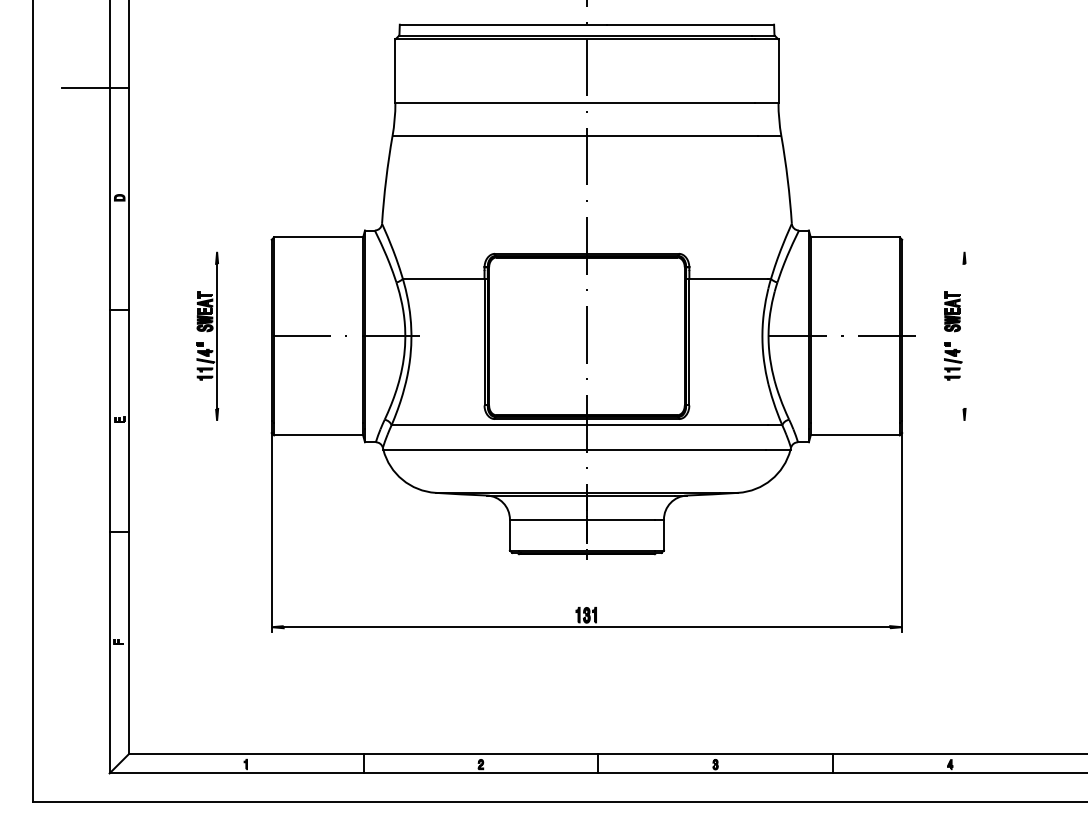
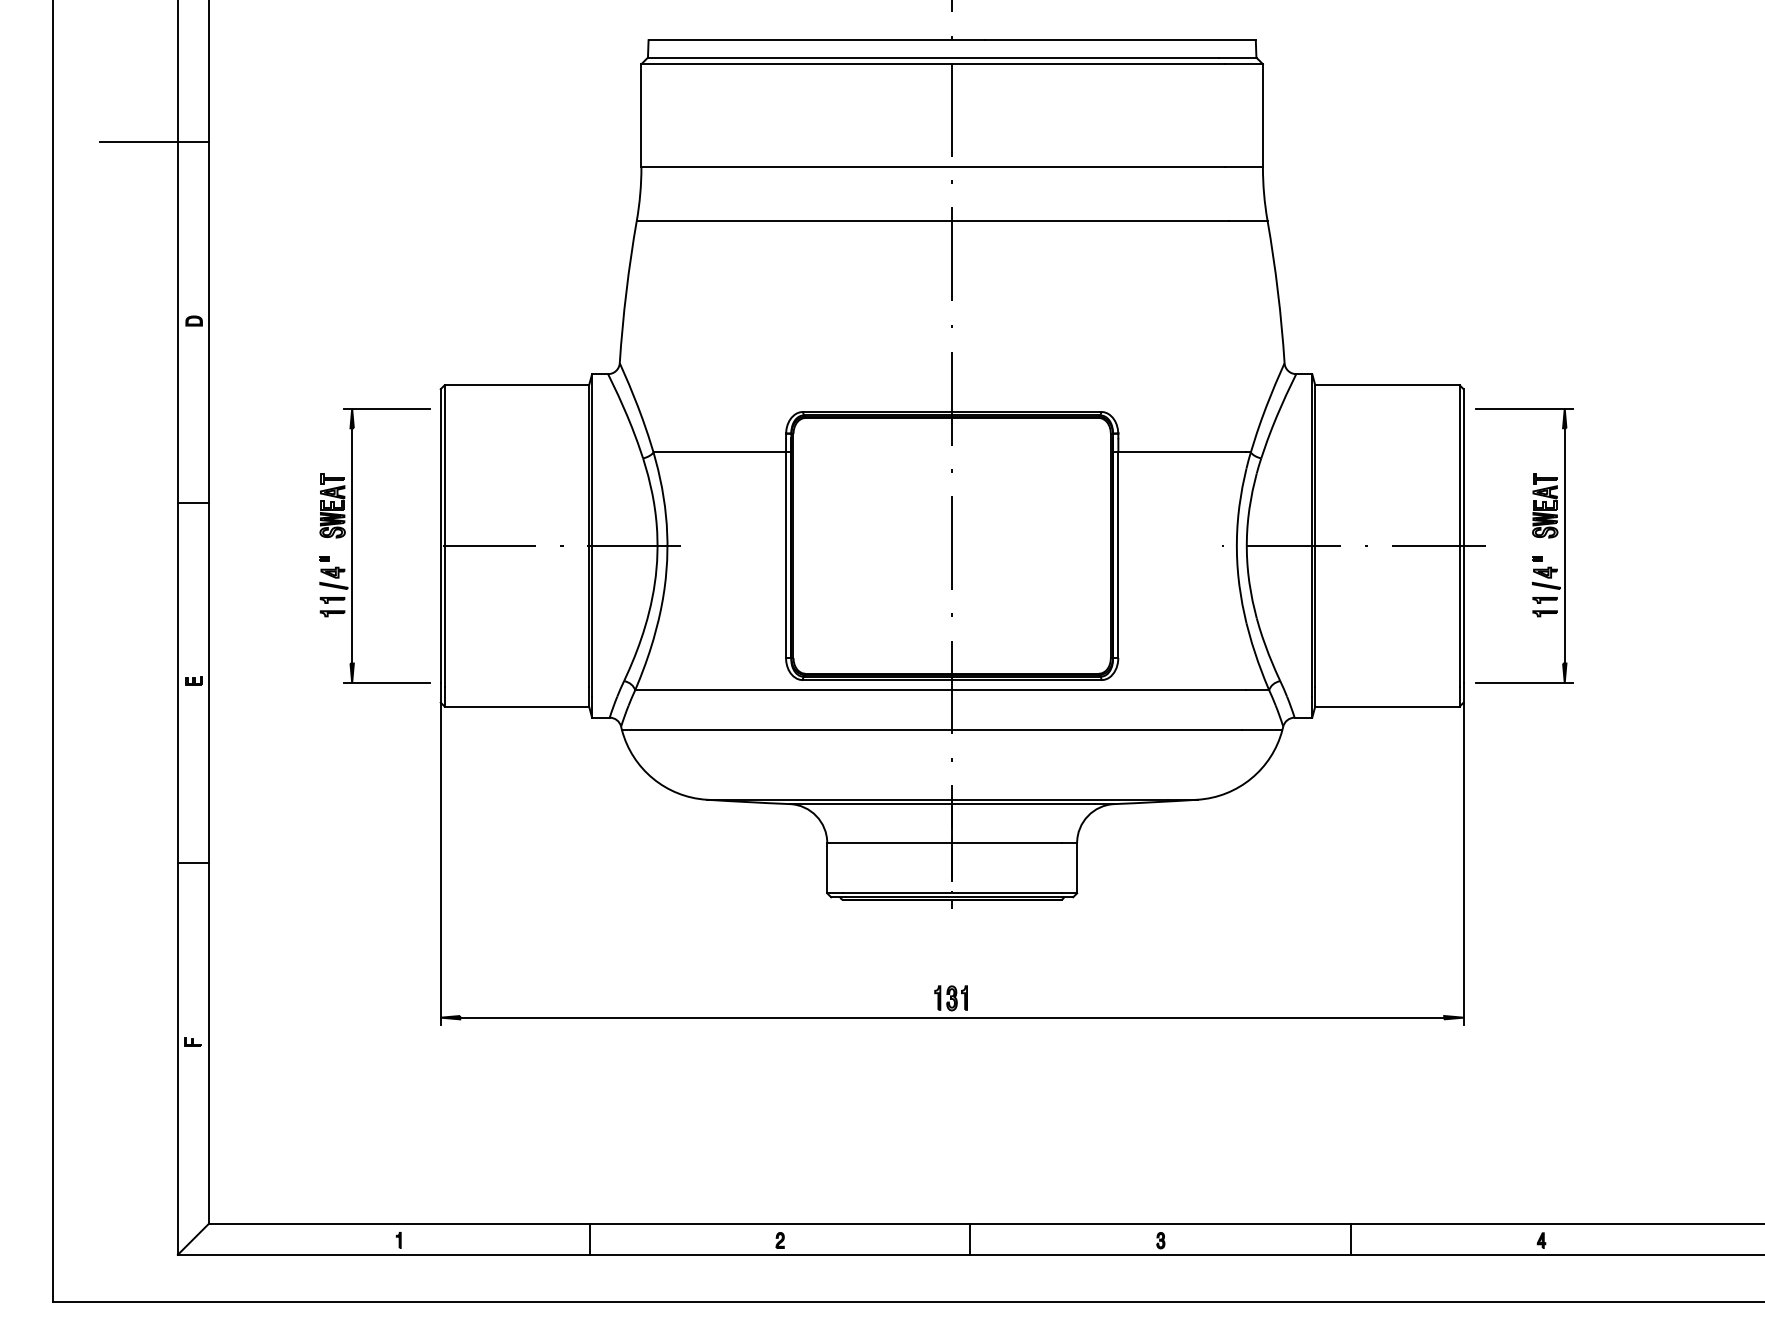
line: (238, 251) -> (386, 408), added
line: (939, 251) -> (1524, 408), added
line: (964, 335) -> (1564, 544), added
line: (238, 420) -> (386, 682), added
line: (939, 420) -> (1524, 682), added

